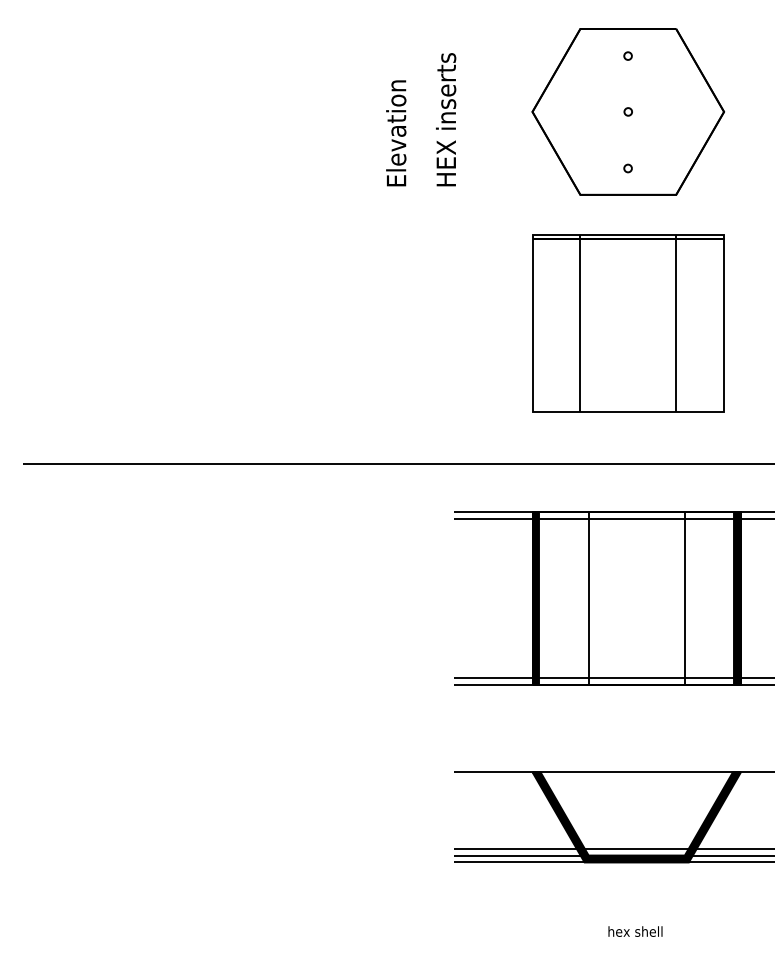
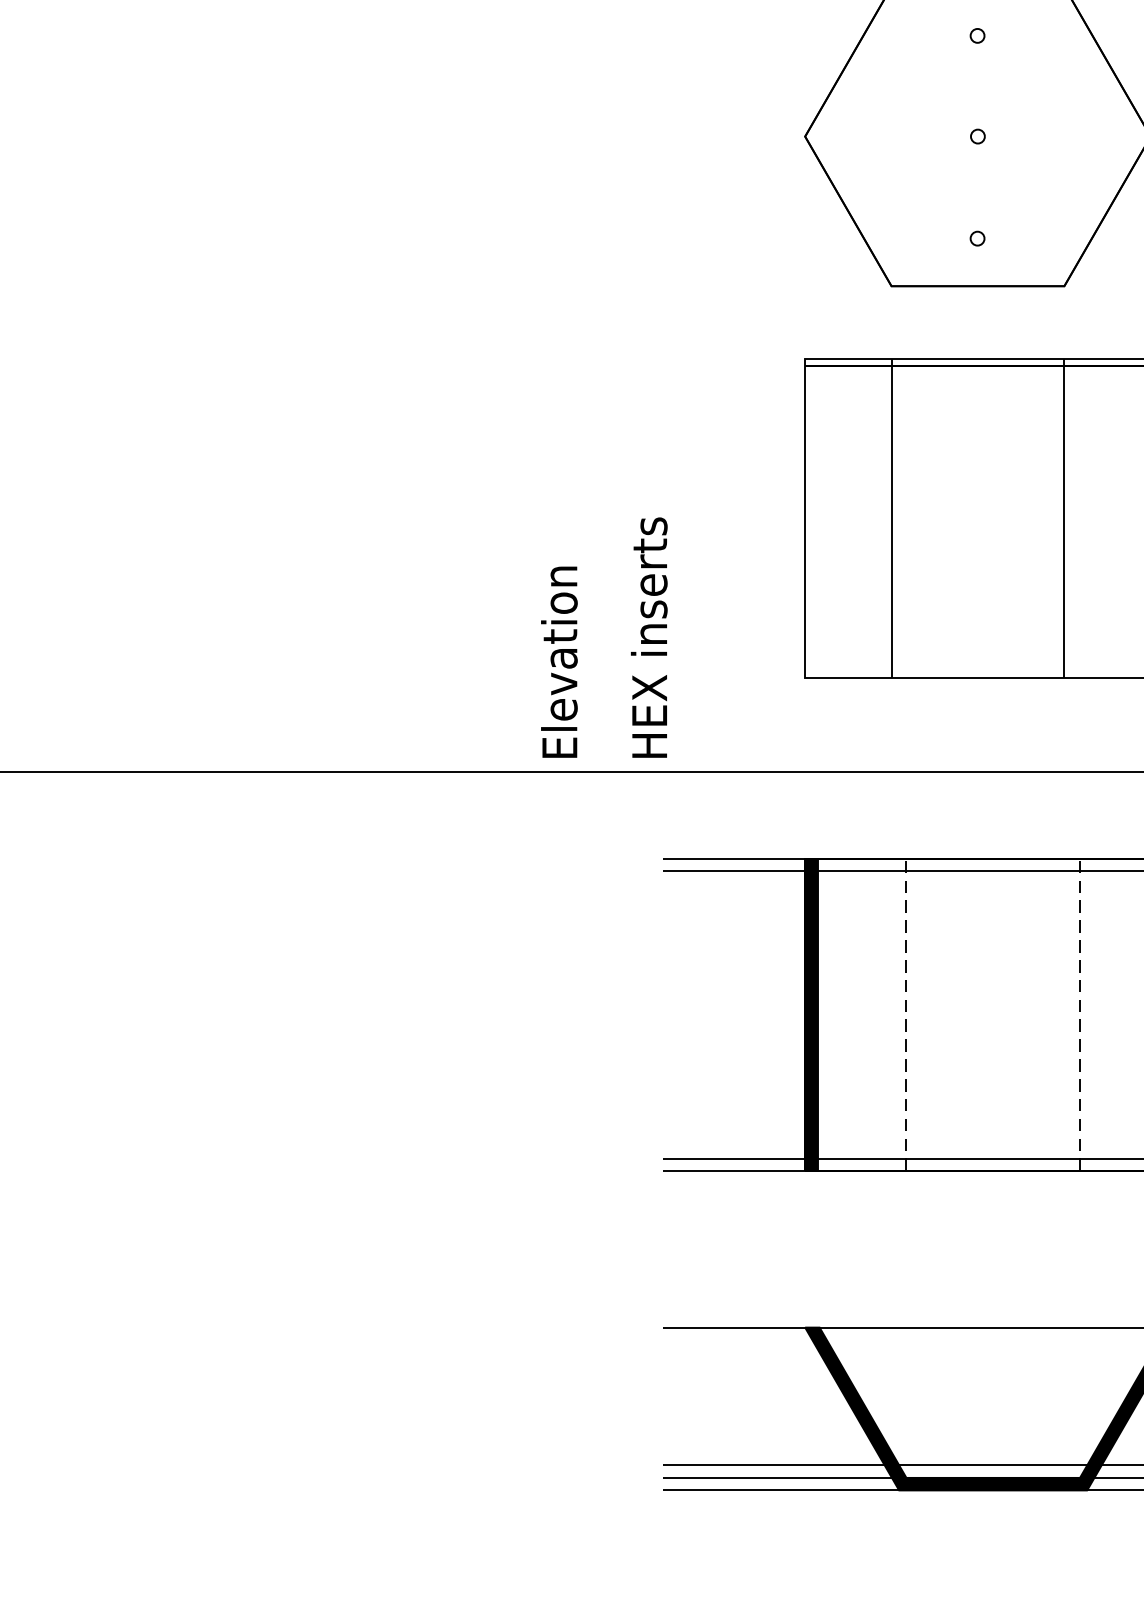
text: (421, 119) -> (604, 637), moved
line: (588, 598) -> (906, 1014), solid -> dashed
line: (684, 598) -> (1079, 1014), solid -> dashed

